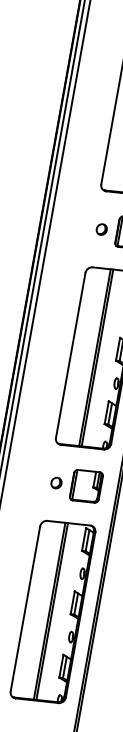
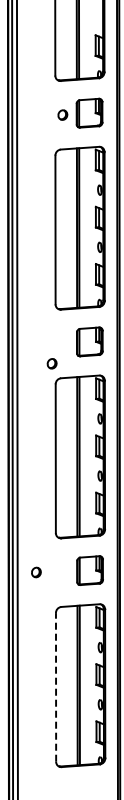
part: (101, 229) -> (51, 363), moved
part: (56, 483) -> (36, 572), moved
line: (26, 608) -> (56, 686), solid -> dashed

